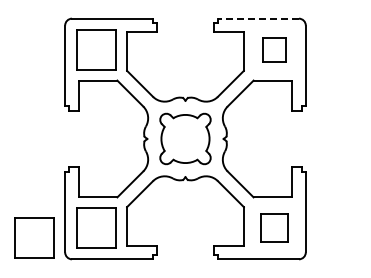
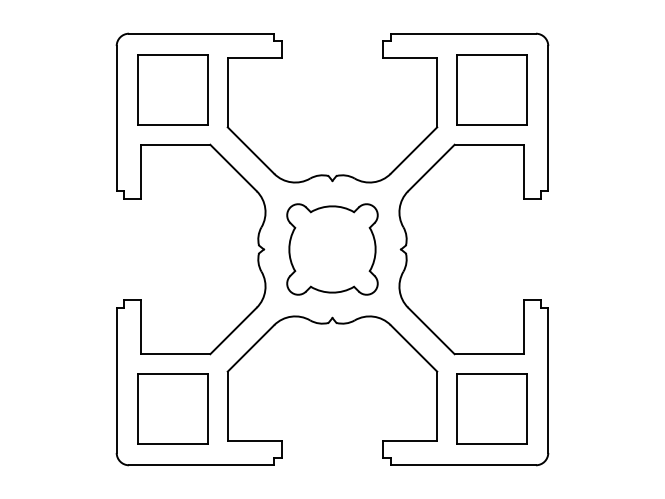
line: (258, 18) -> (463, 33), dashed -> solid
part: (274, 49) -> (492, 88), size x1.67
part: (274, 227) -> (492, 408), size x1.43
part: (34, 237) -> (61, 426), removed

